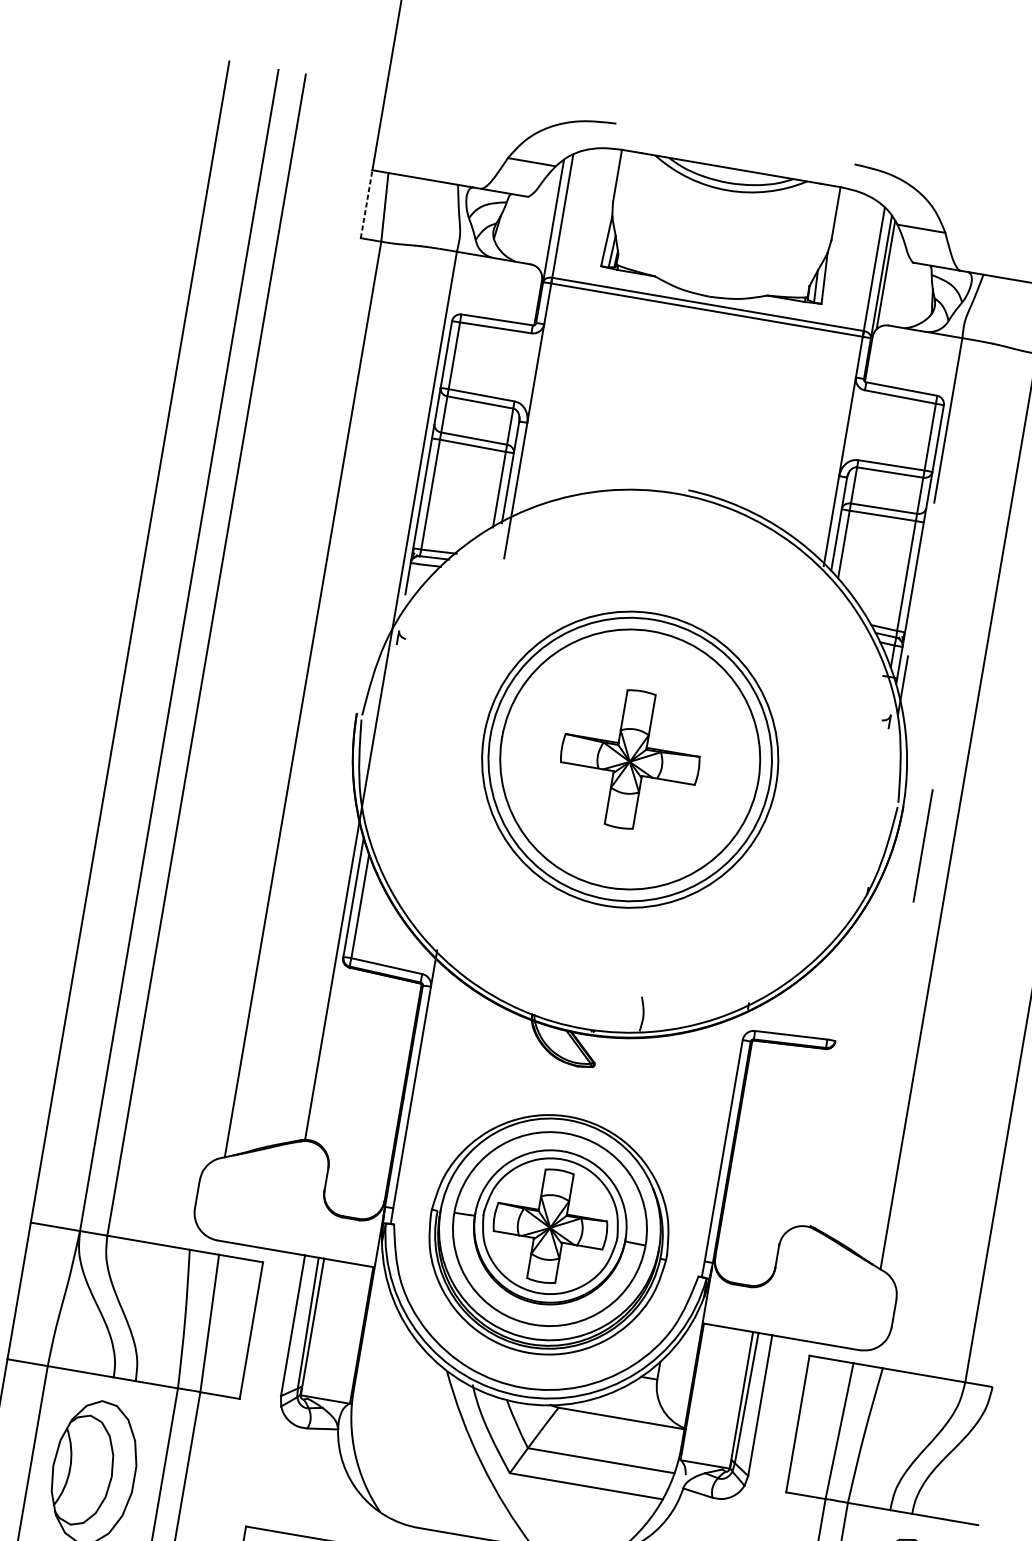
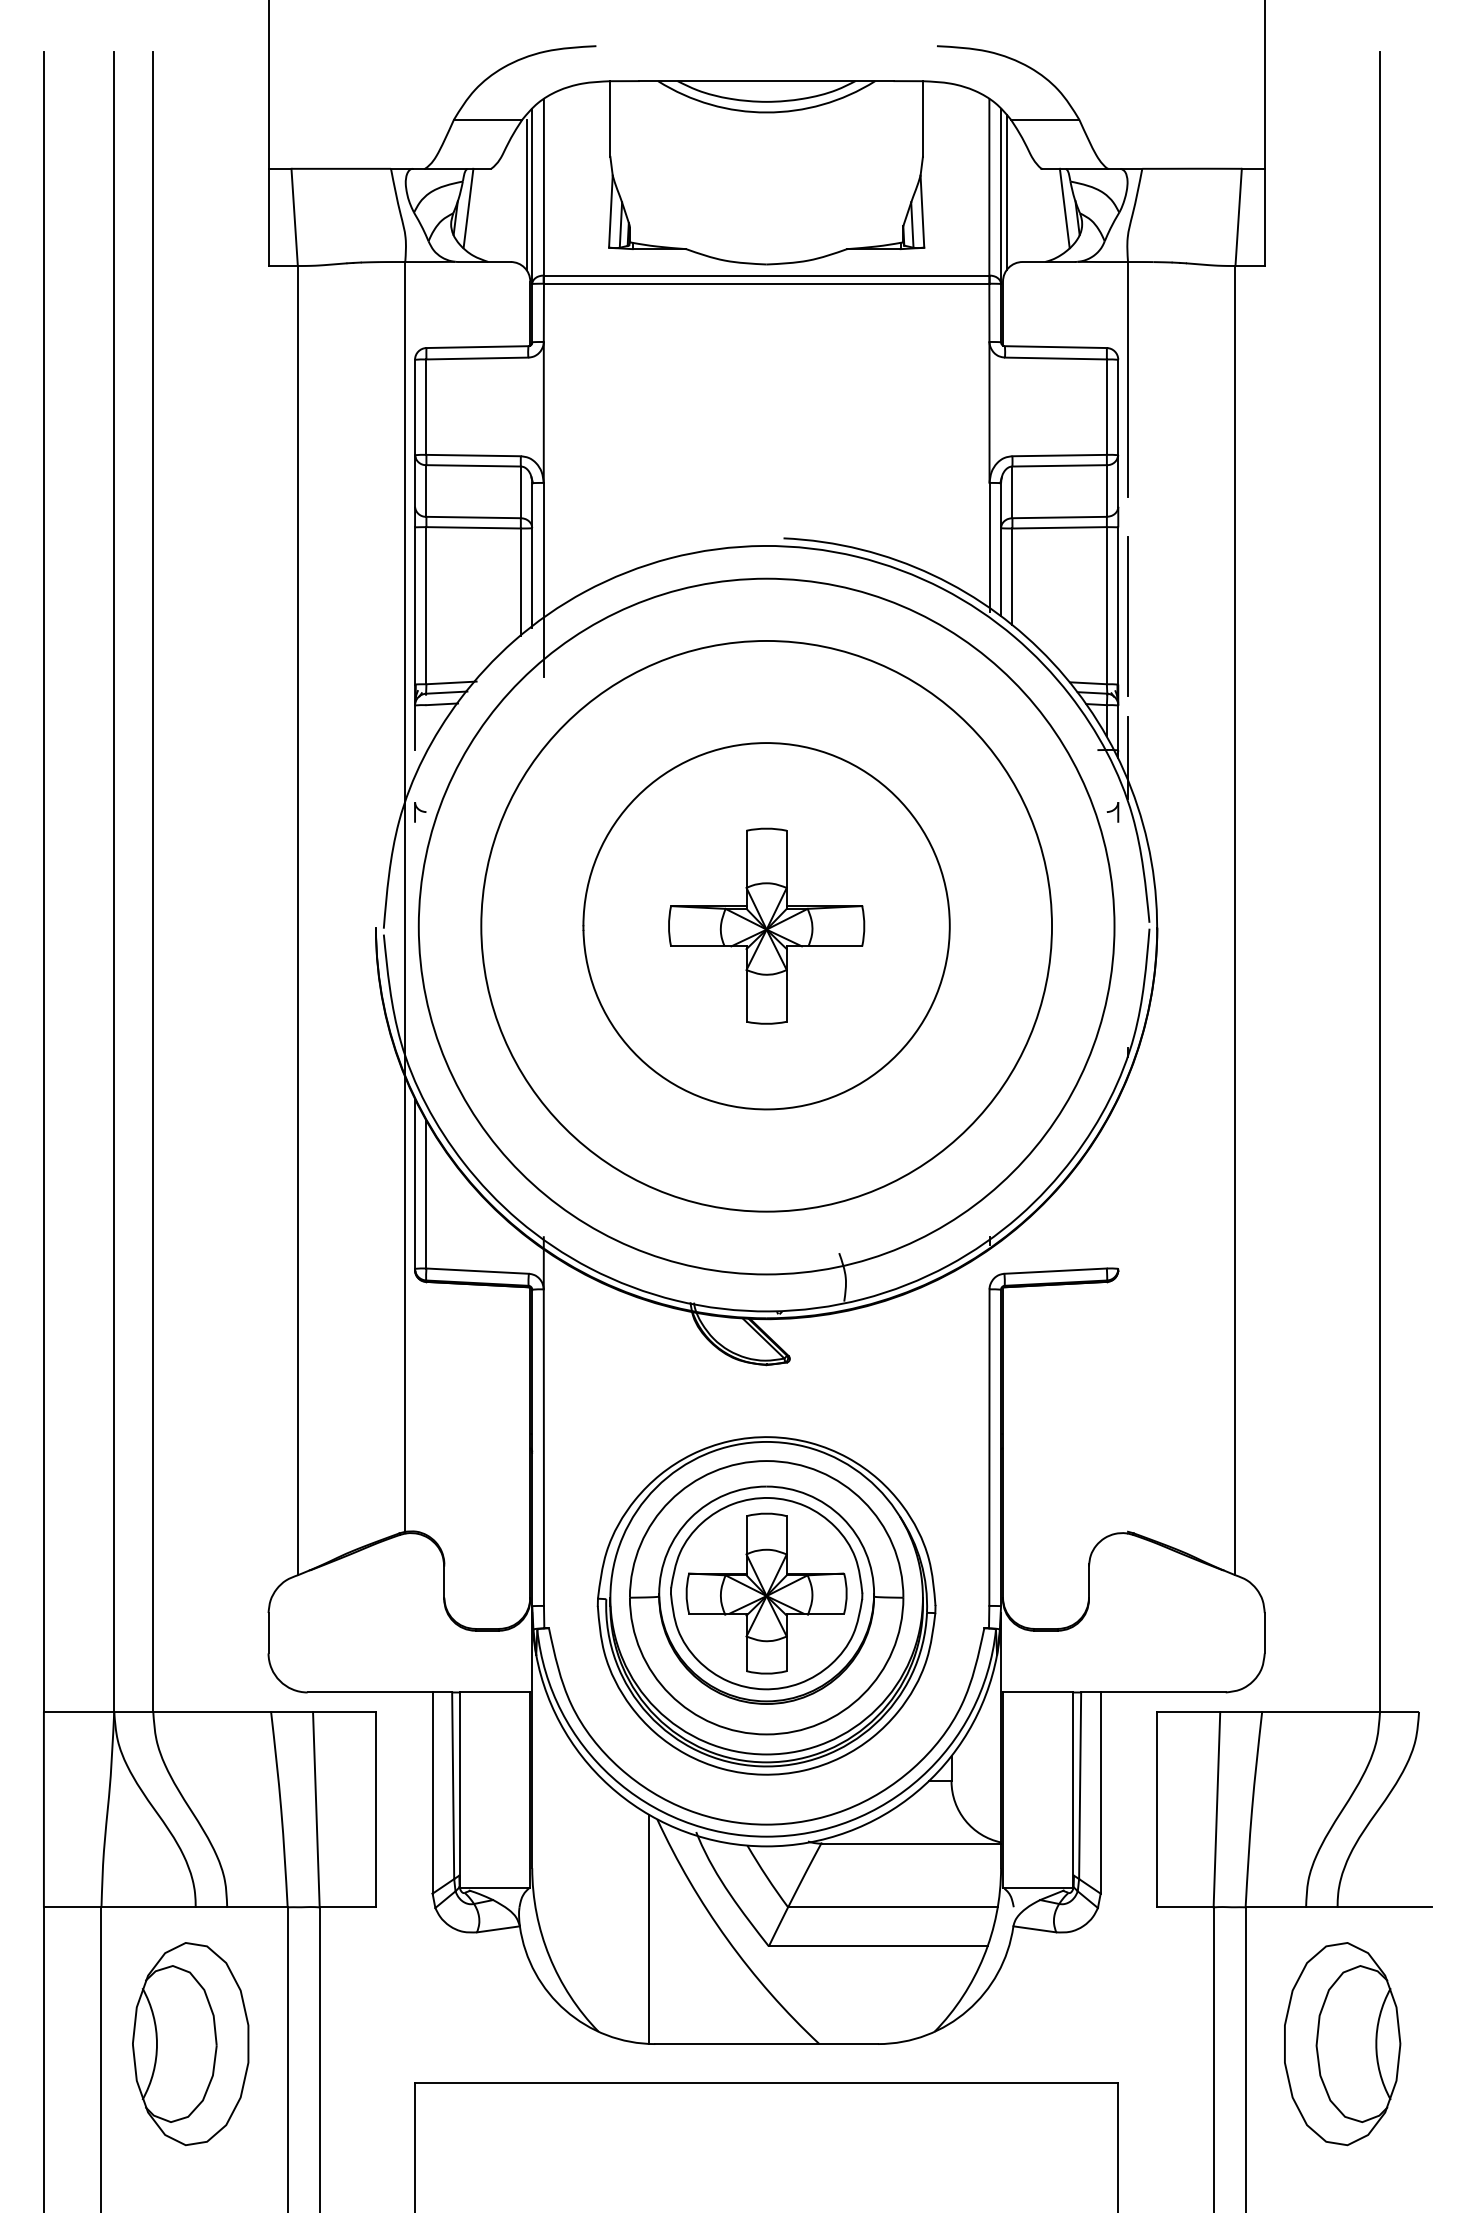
line: (366, 204) -> (268, 217), dashed -> solid
line: (549, 219) -> (526, 194), added
line: (507, 221) -> (468, 207), added
line: (924, 293) -> (1064, 208), added
circle: (630, 758) -> (766, 925), size x1.43
circle: (630, 759) -> (766, 926), size x1.67
line: (922, 845) -> (1127, 616), moved
line: (428, 1446) -> (649, 1928), added

